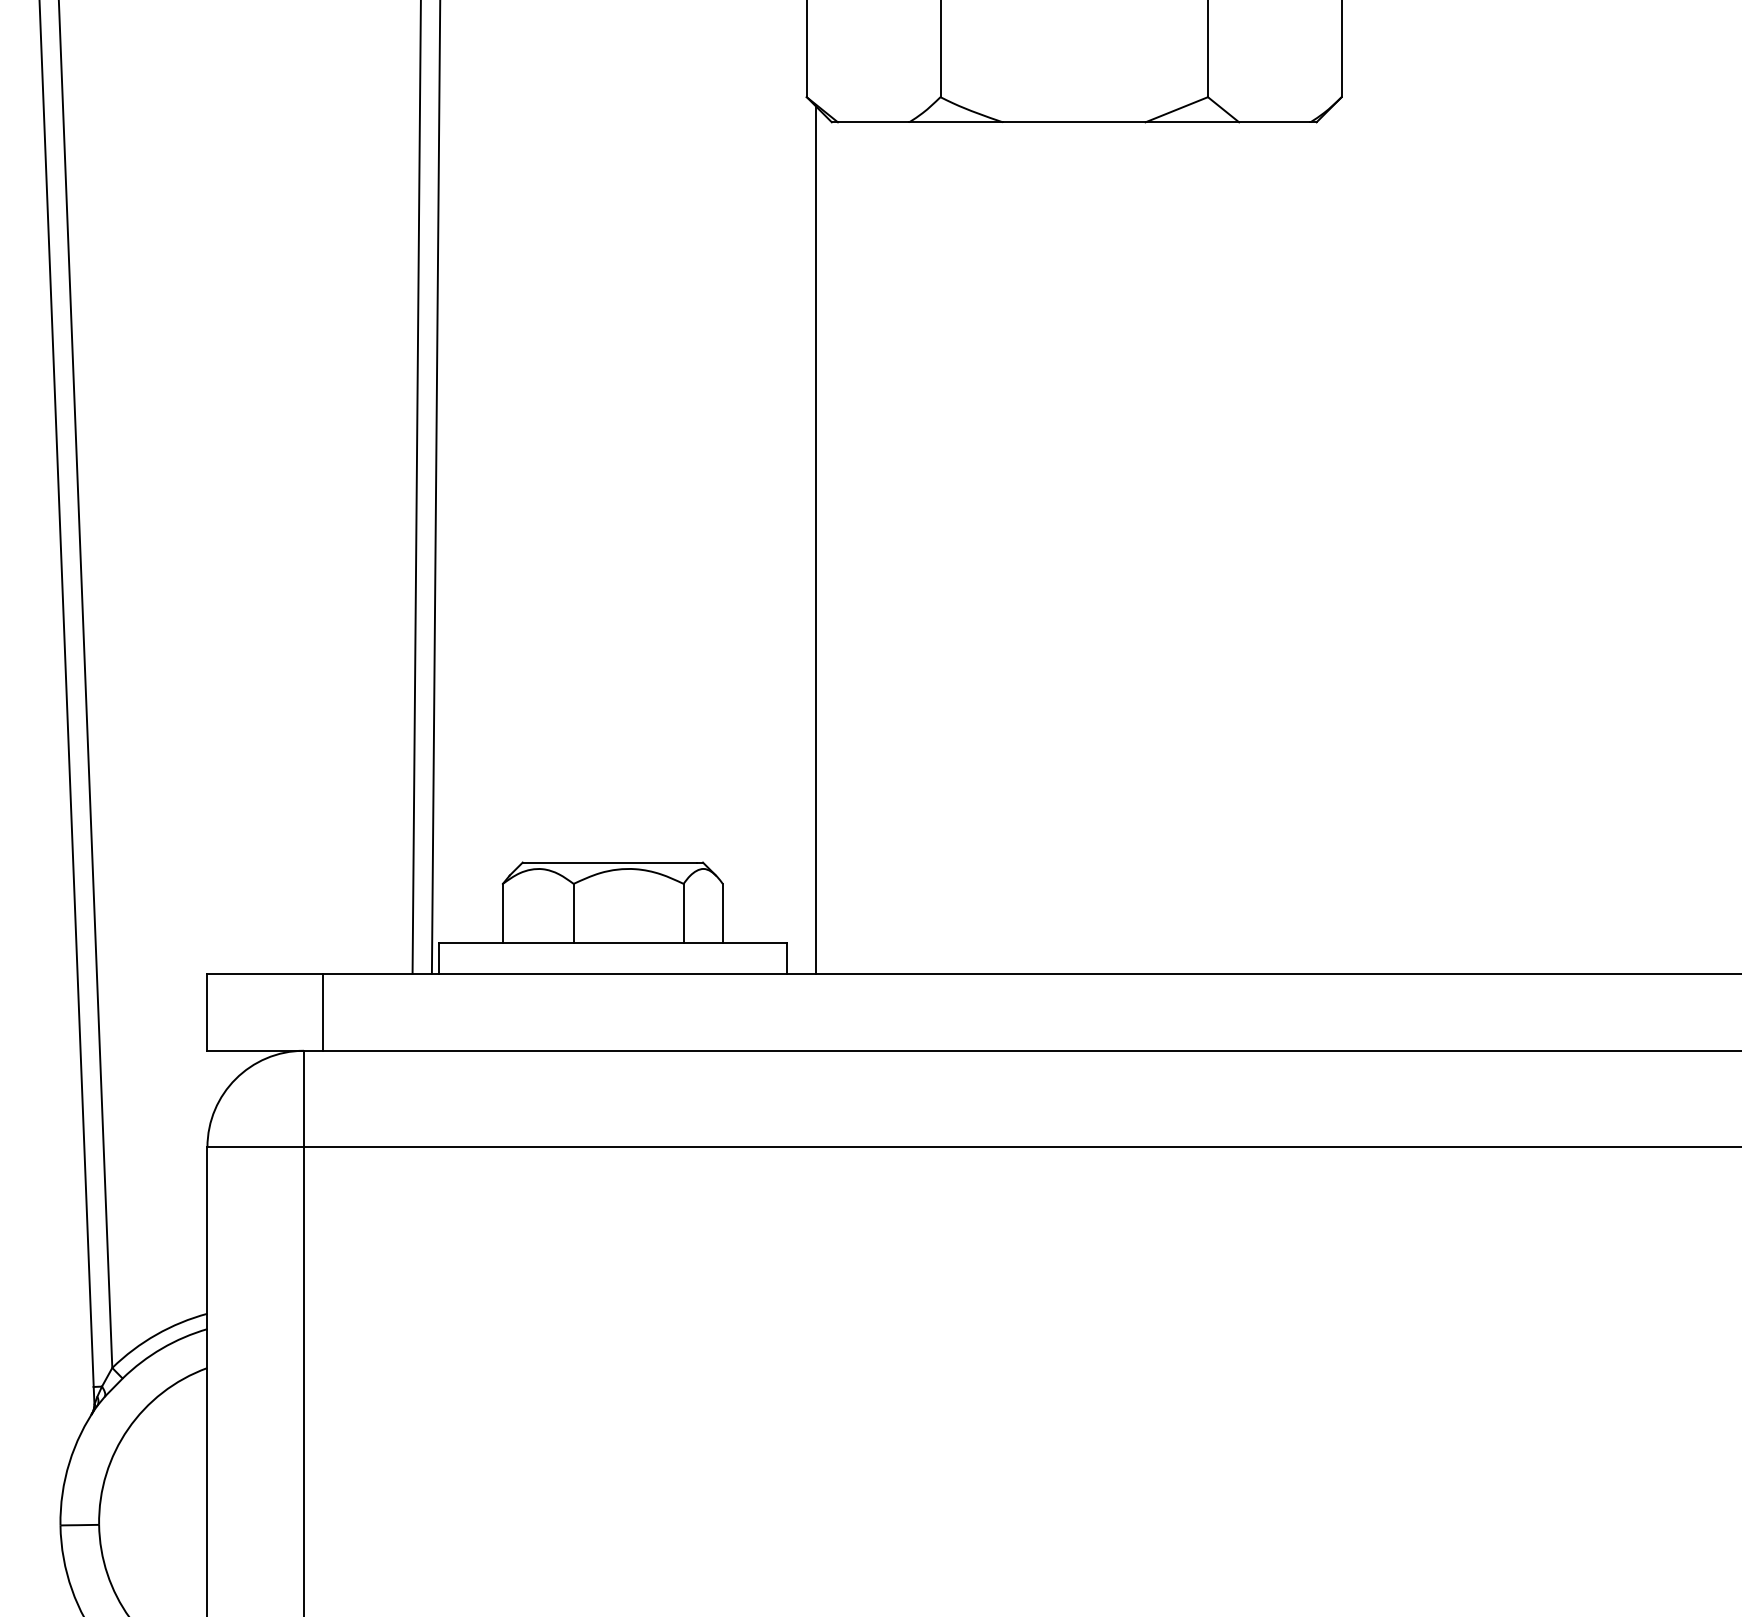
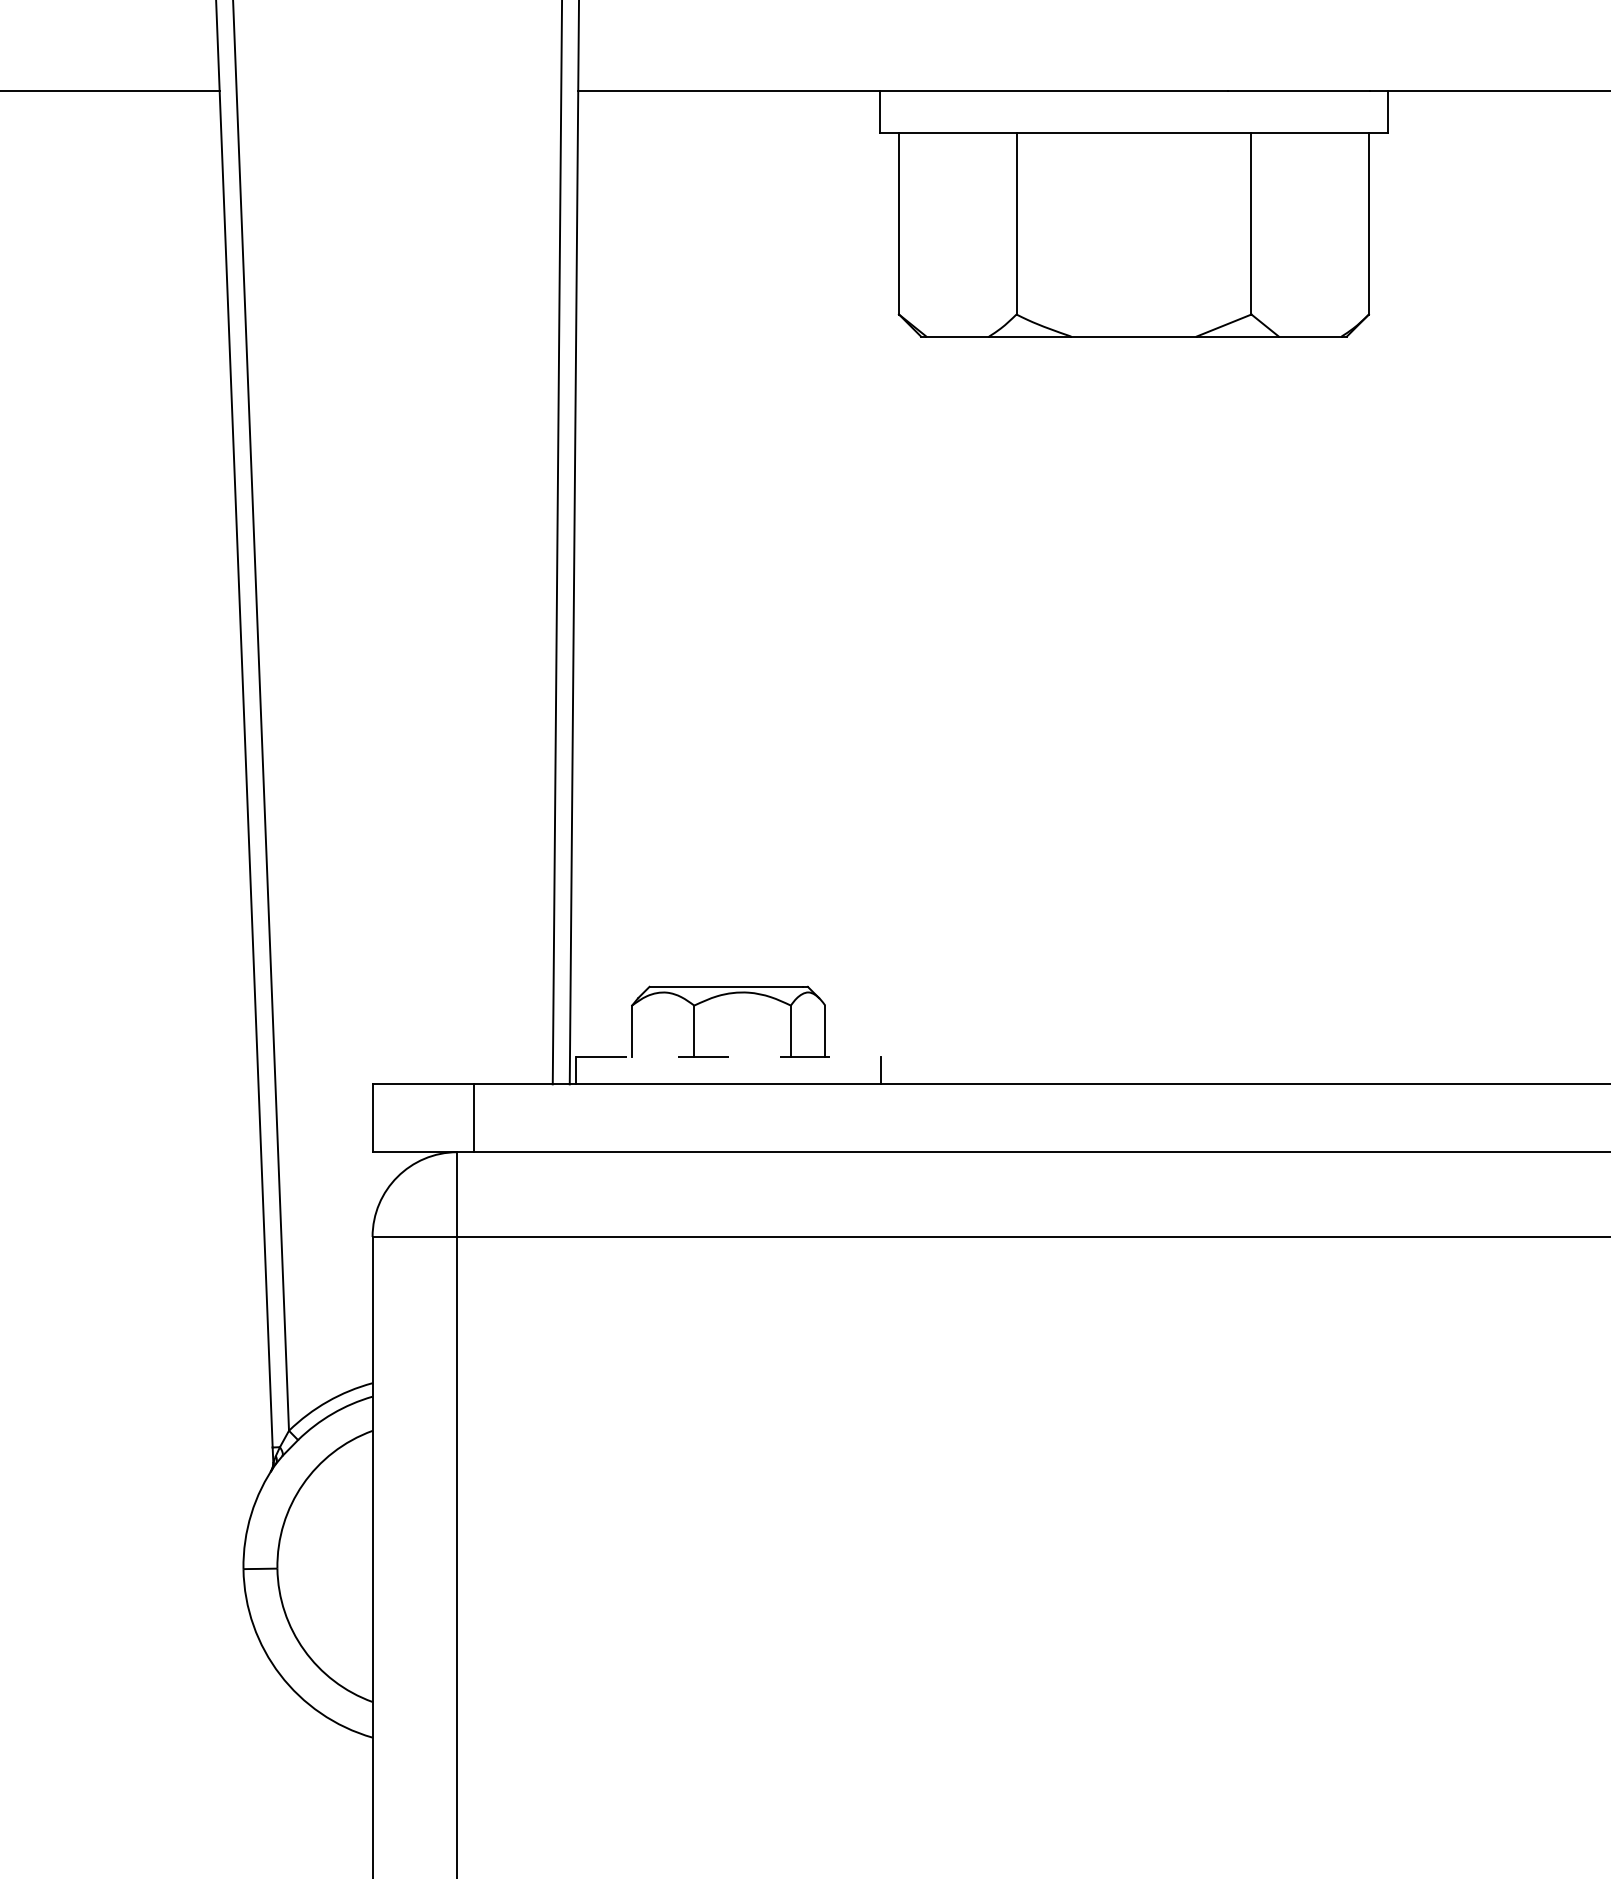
line: (815, 539) -> (906, 703), removed
line: (612, 942) -> (728, 1057), solid -> dashed

